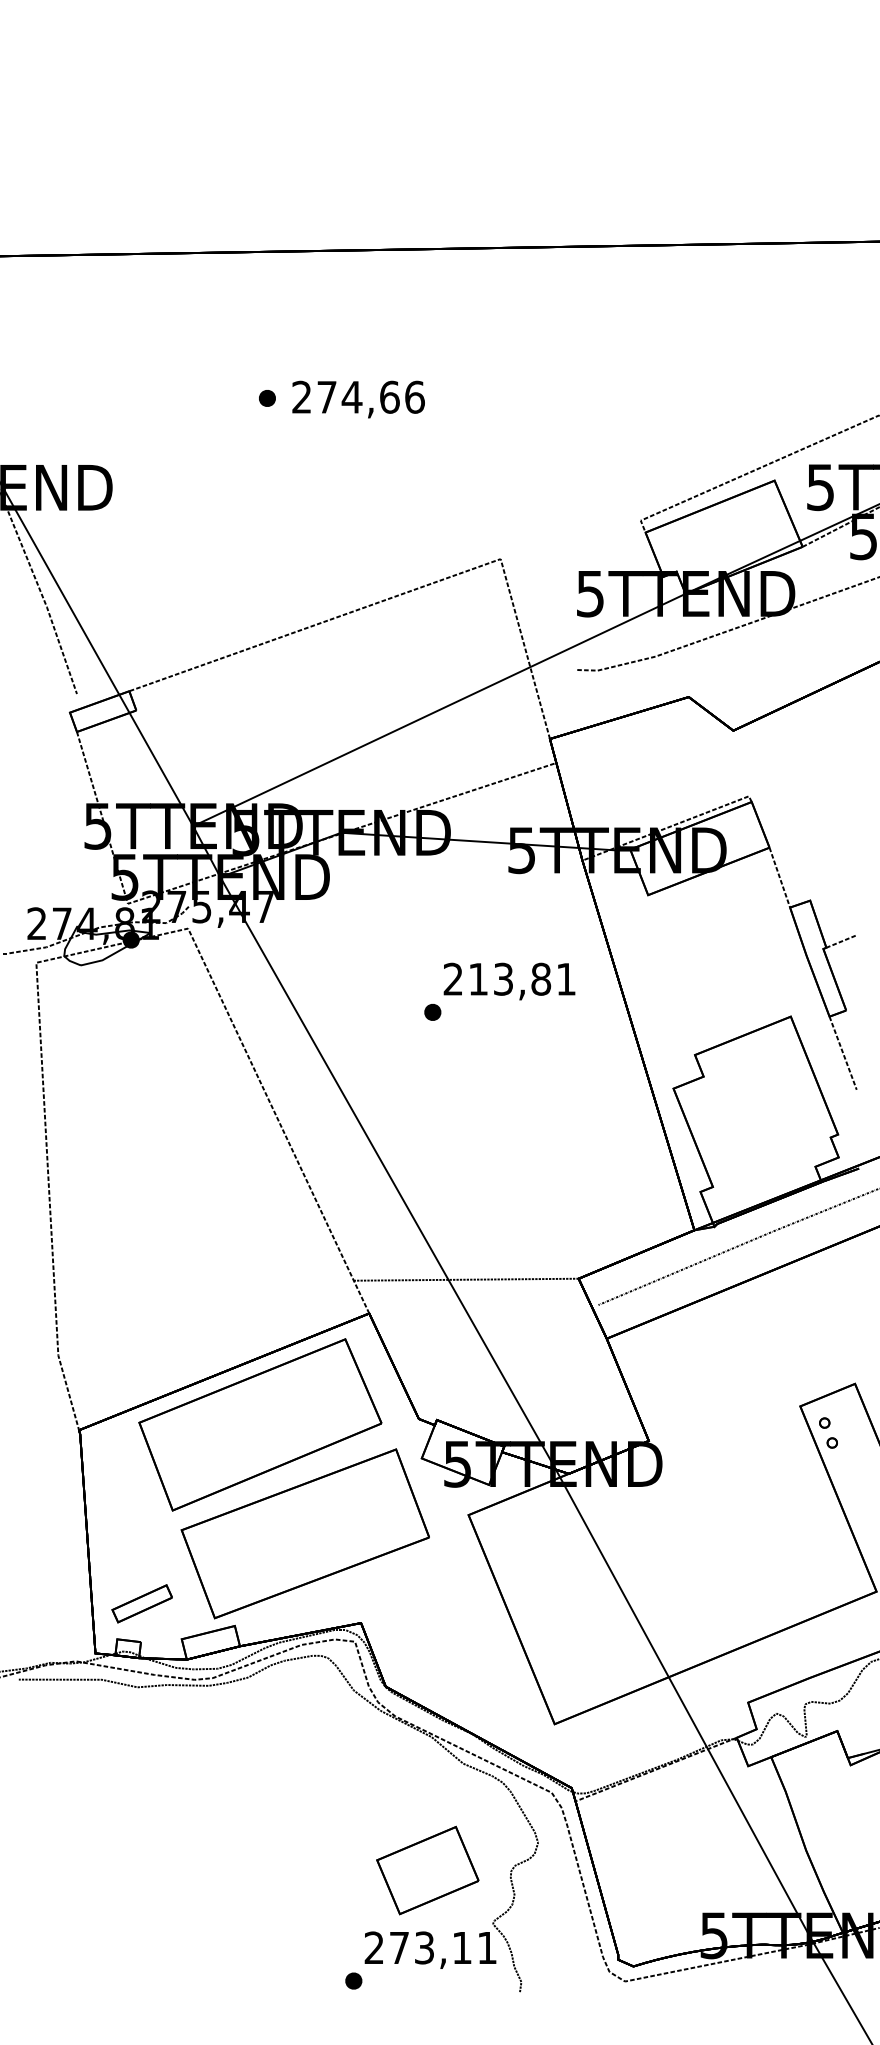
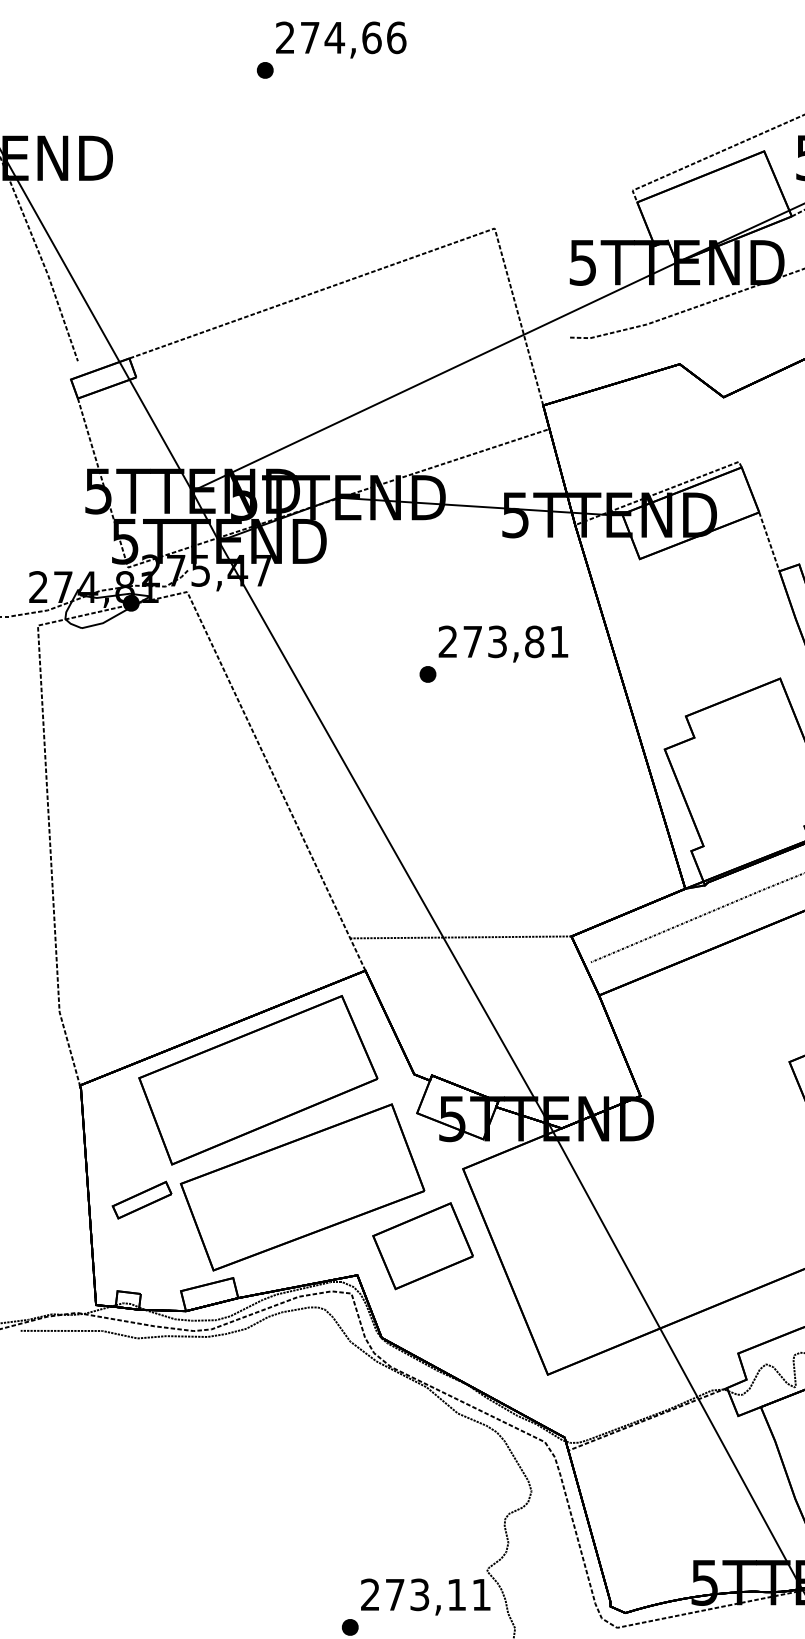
text: (358, 399) -> (341, 39), moved
text: (478, 979) -> (472, 642), 213,81 -> 273,81
part: (141, 1603) -> (141, 1199), moved
part: (427, 1870) -> (422, 1246), moved

